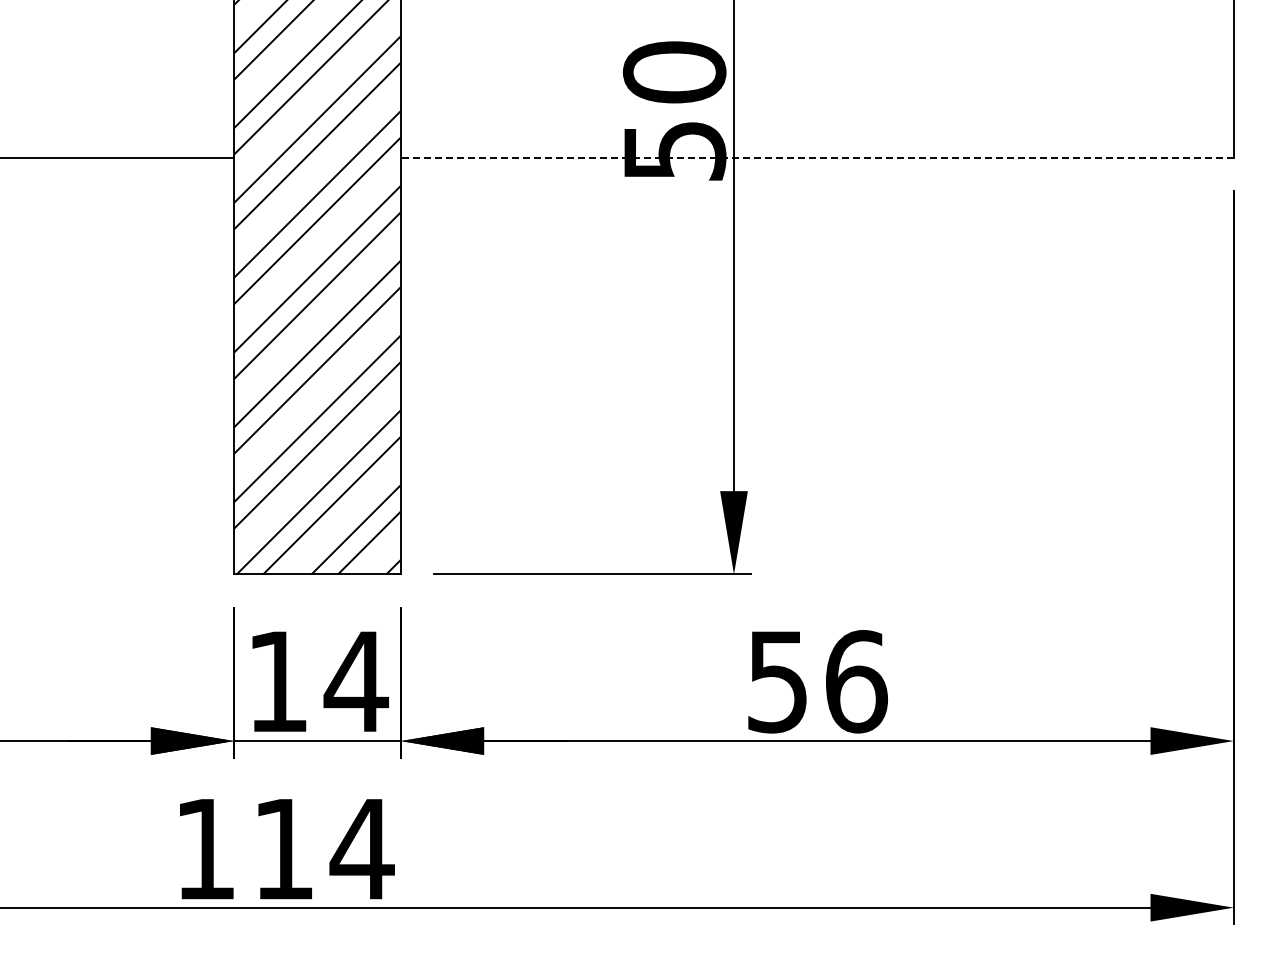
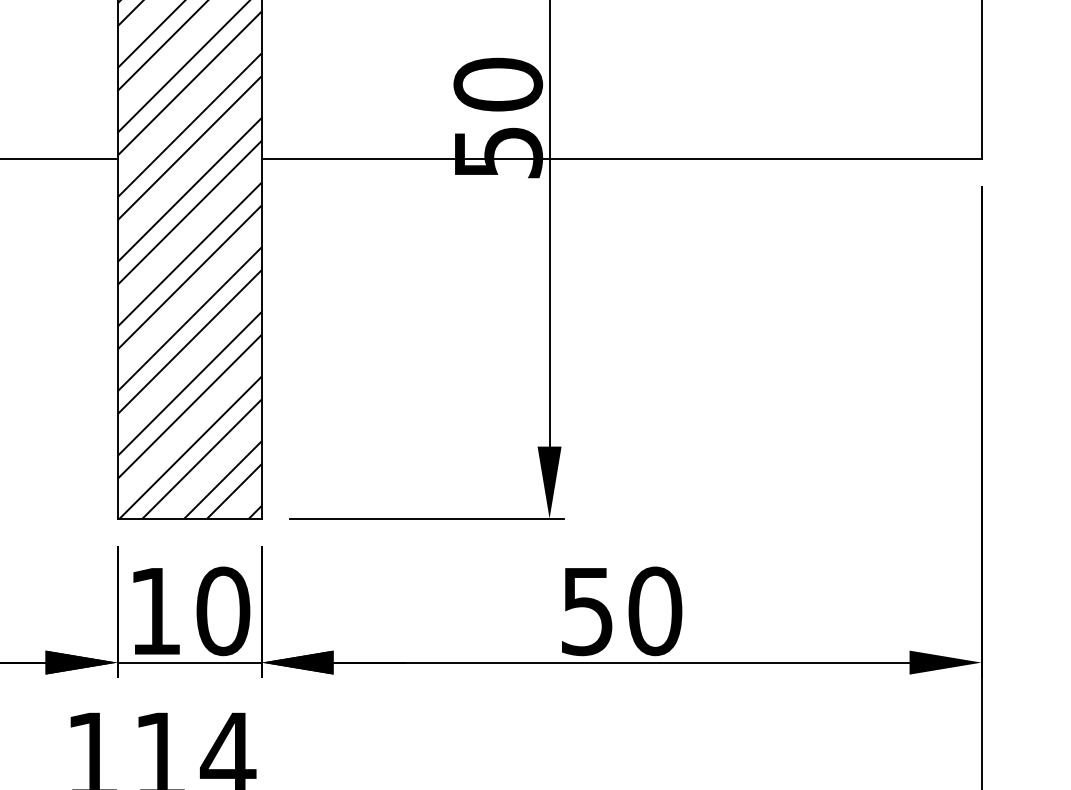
line: (817, 157) -> (621, 158), dashed -> solid
text: (355, 681) -> (222, 611), 14 -> 10
text: (856, 681) -> (655, 611), 56 -> 50

